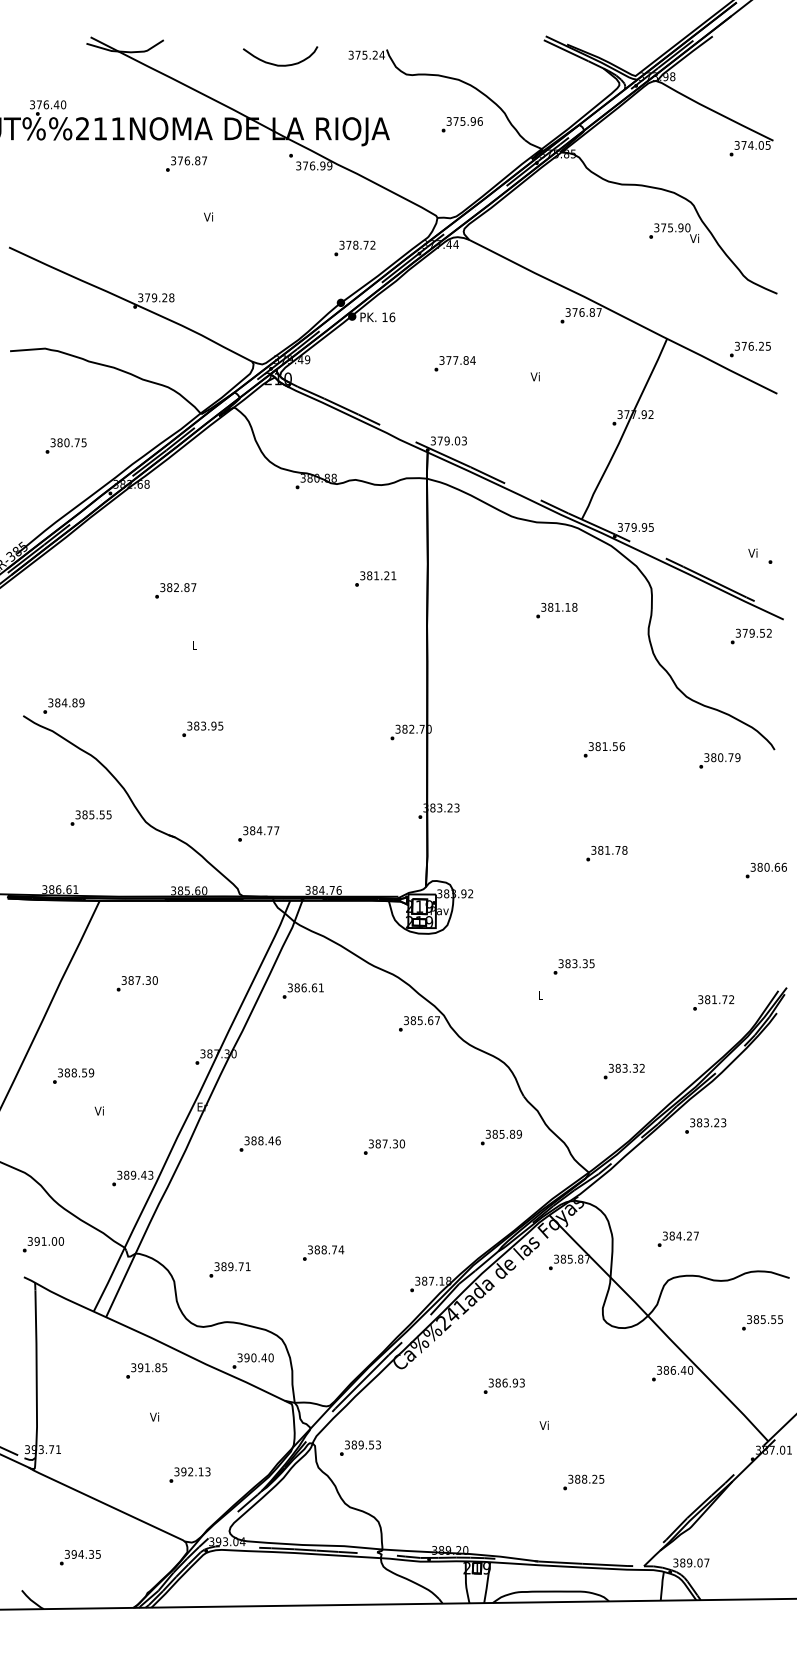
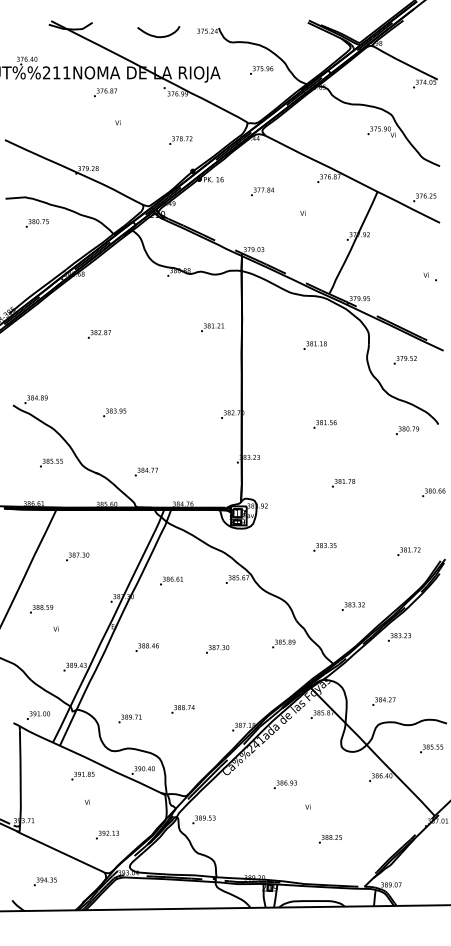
text: (354, 248) -> (180, 140), moved
text: (455, 363) -> (262, 191), moved
text: (64, 446) -> (36, 223), moved
text: (760, 555) -> (430, 276), moved
text: (749, 636) -> (404, 360), moved
text: (603, 749) -> (324, 424), moved
text: (303, 990) -> (171, 580), moved
text: (712, 1002) -> (408, 551), moved
text: (43, 1244) -> (38, 715), moved

